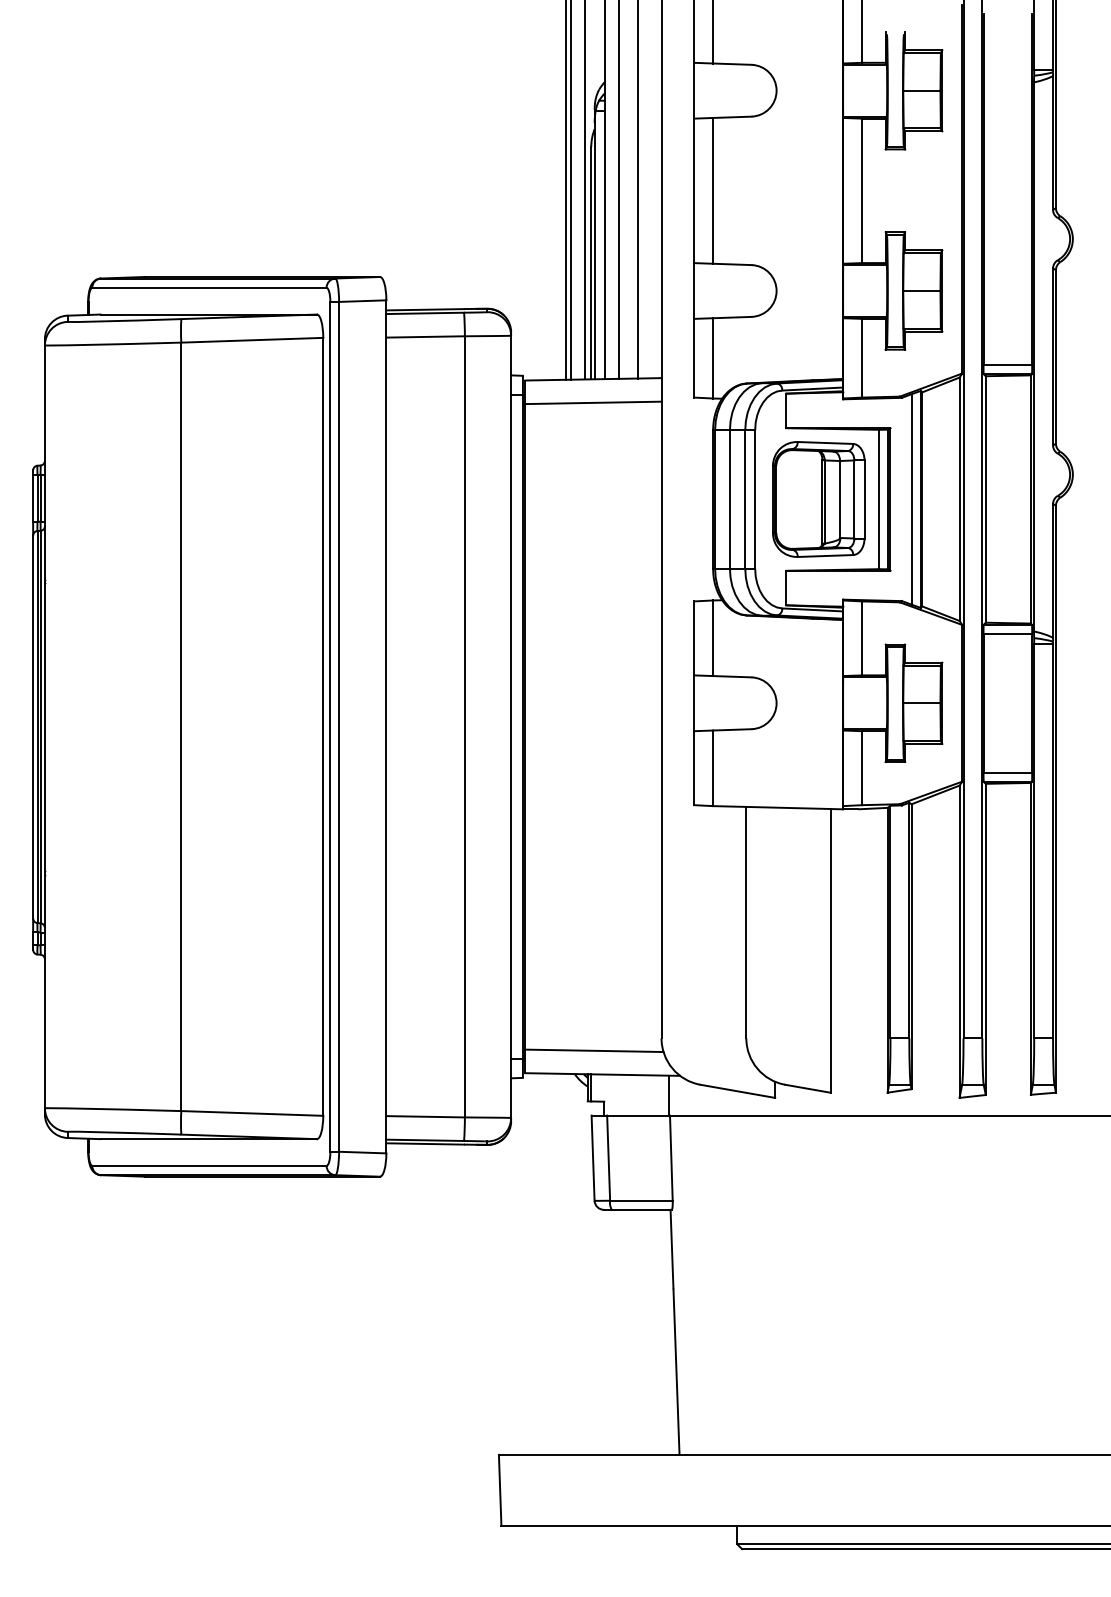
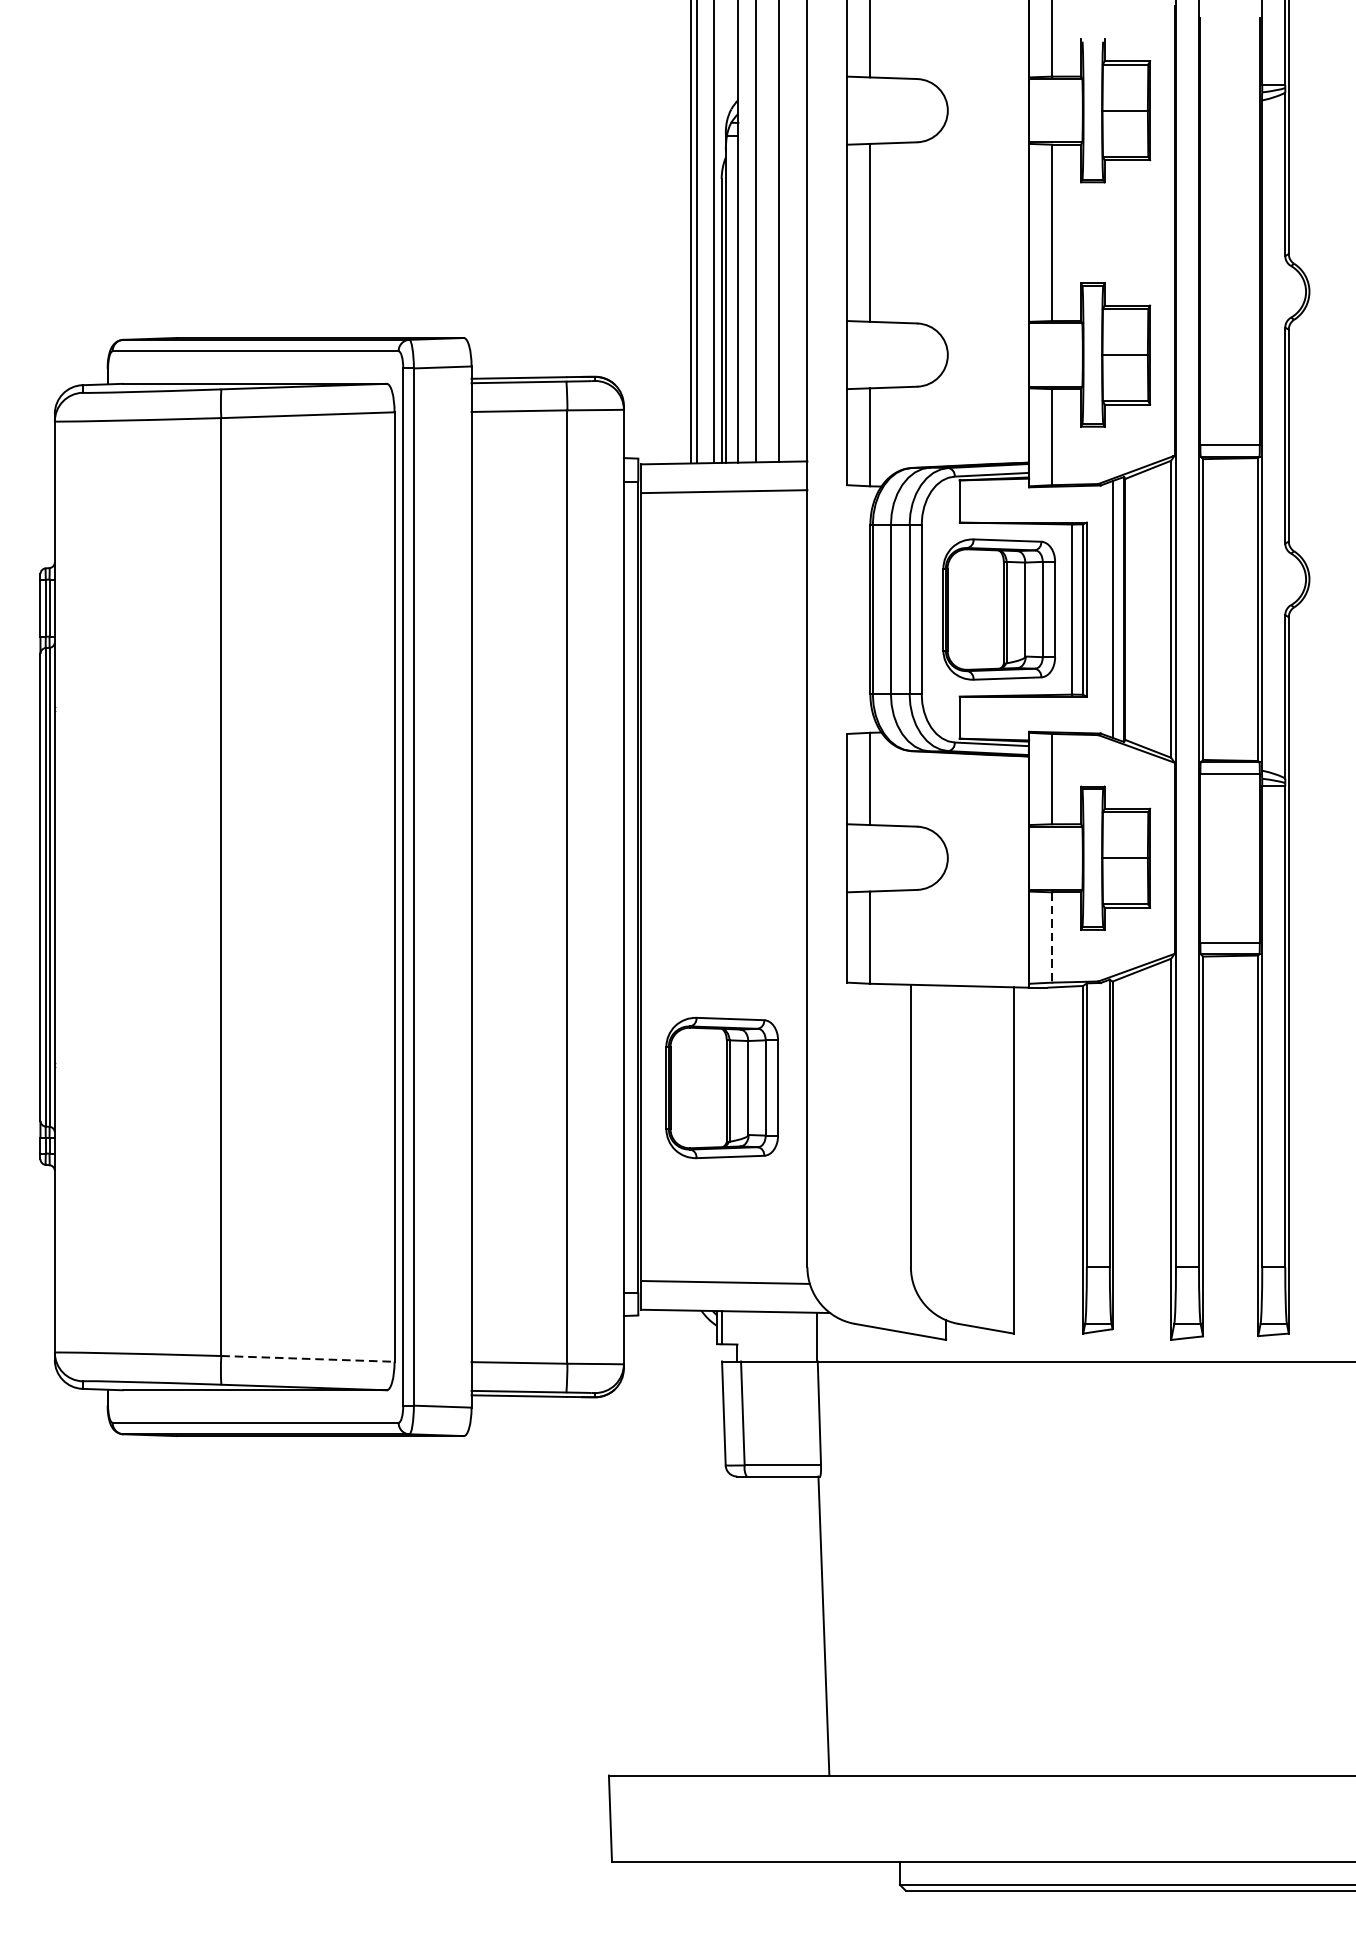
line: (862, 768) -> (1052, 937), solid -> dashed
part: (591, 891) -> (721, 1088), added
line: (252, 1113) -> (308, 1358), solid -> dashed

